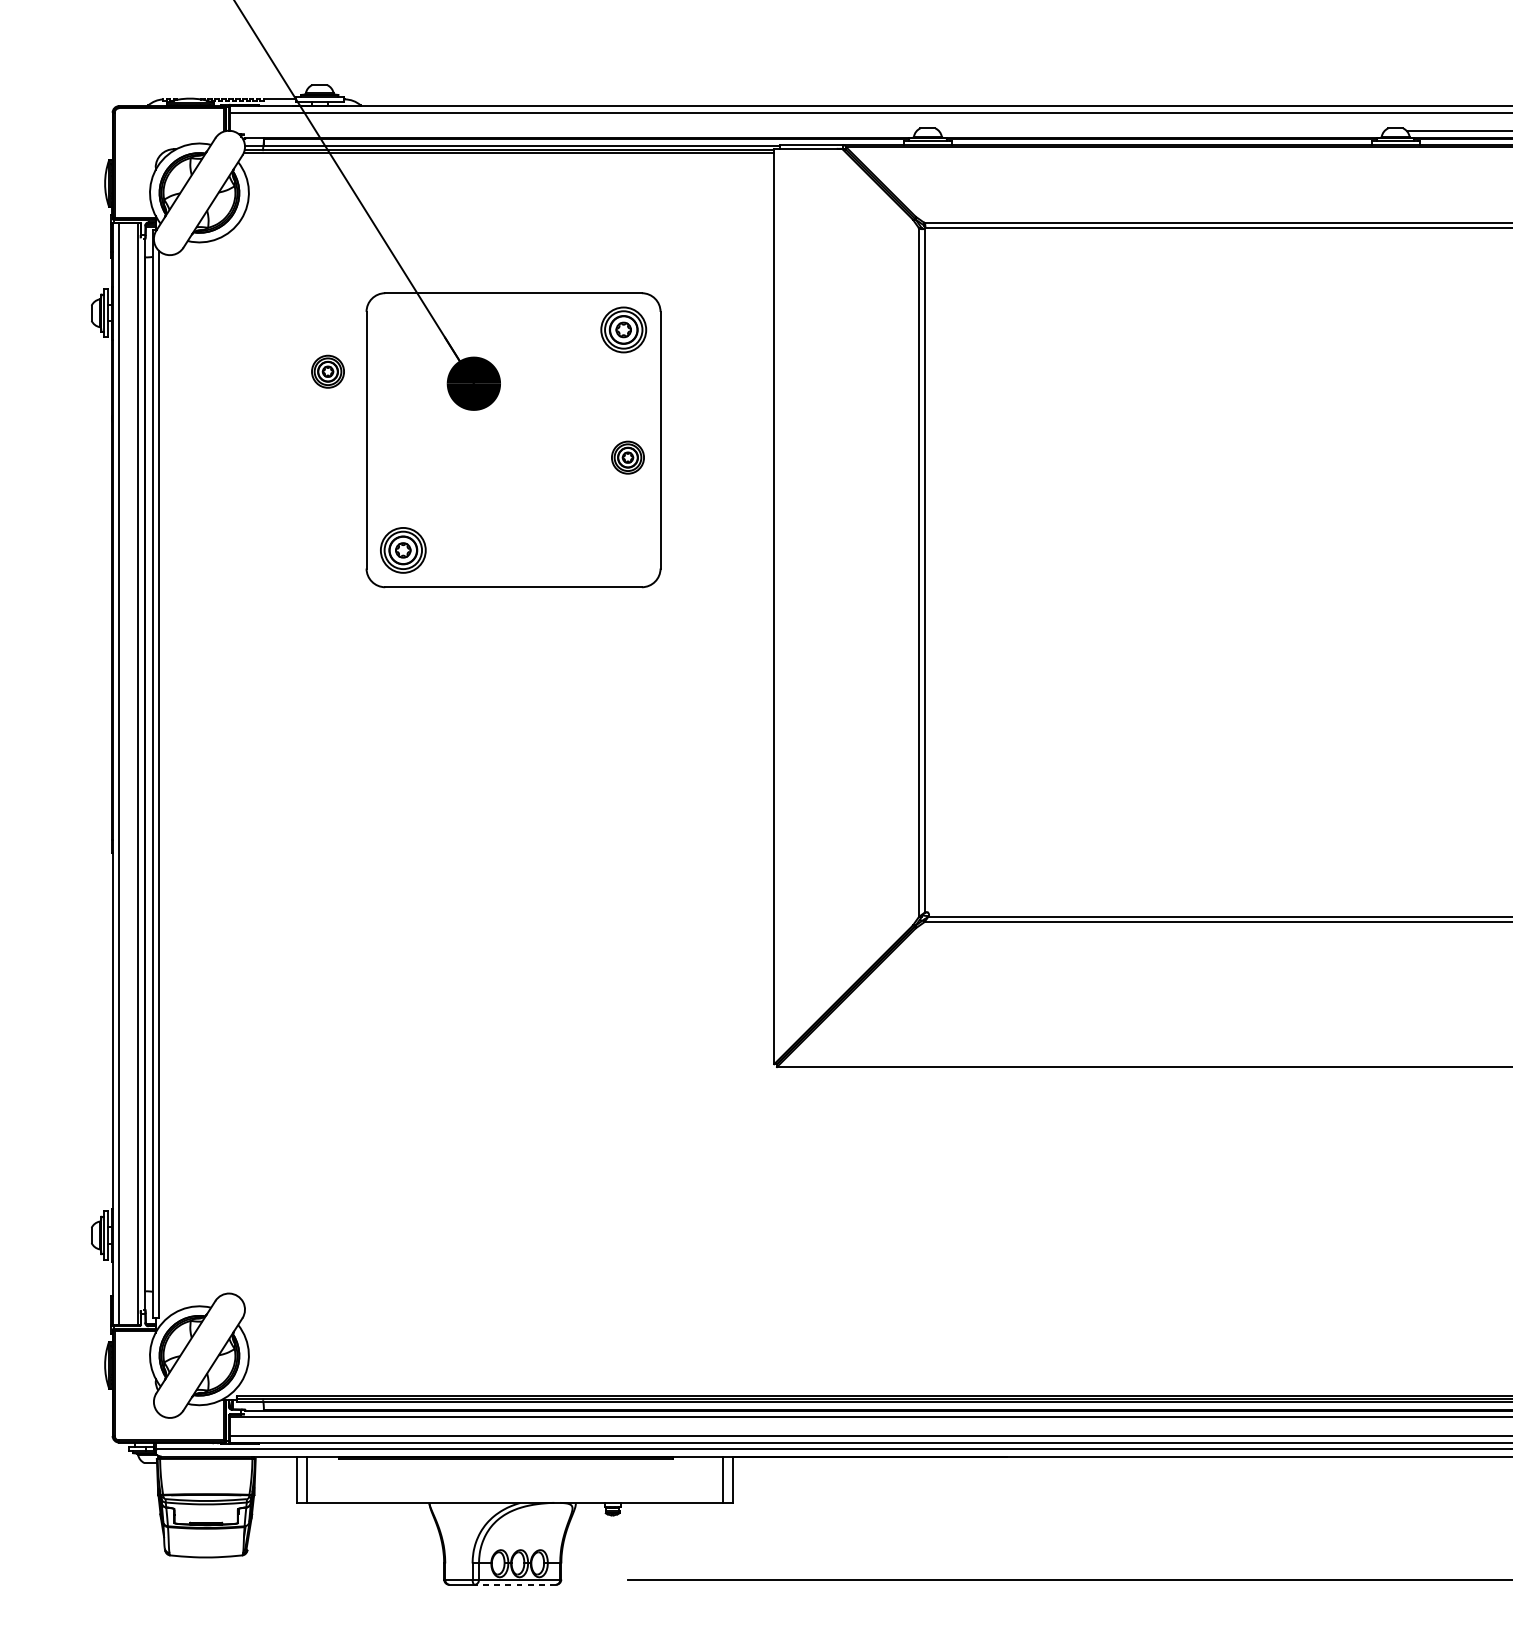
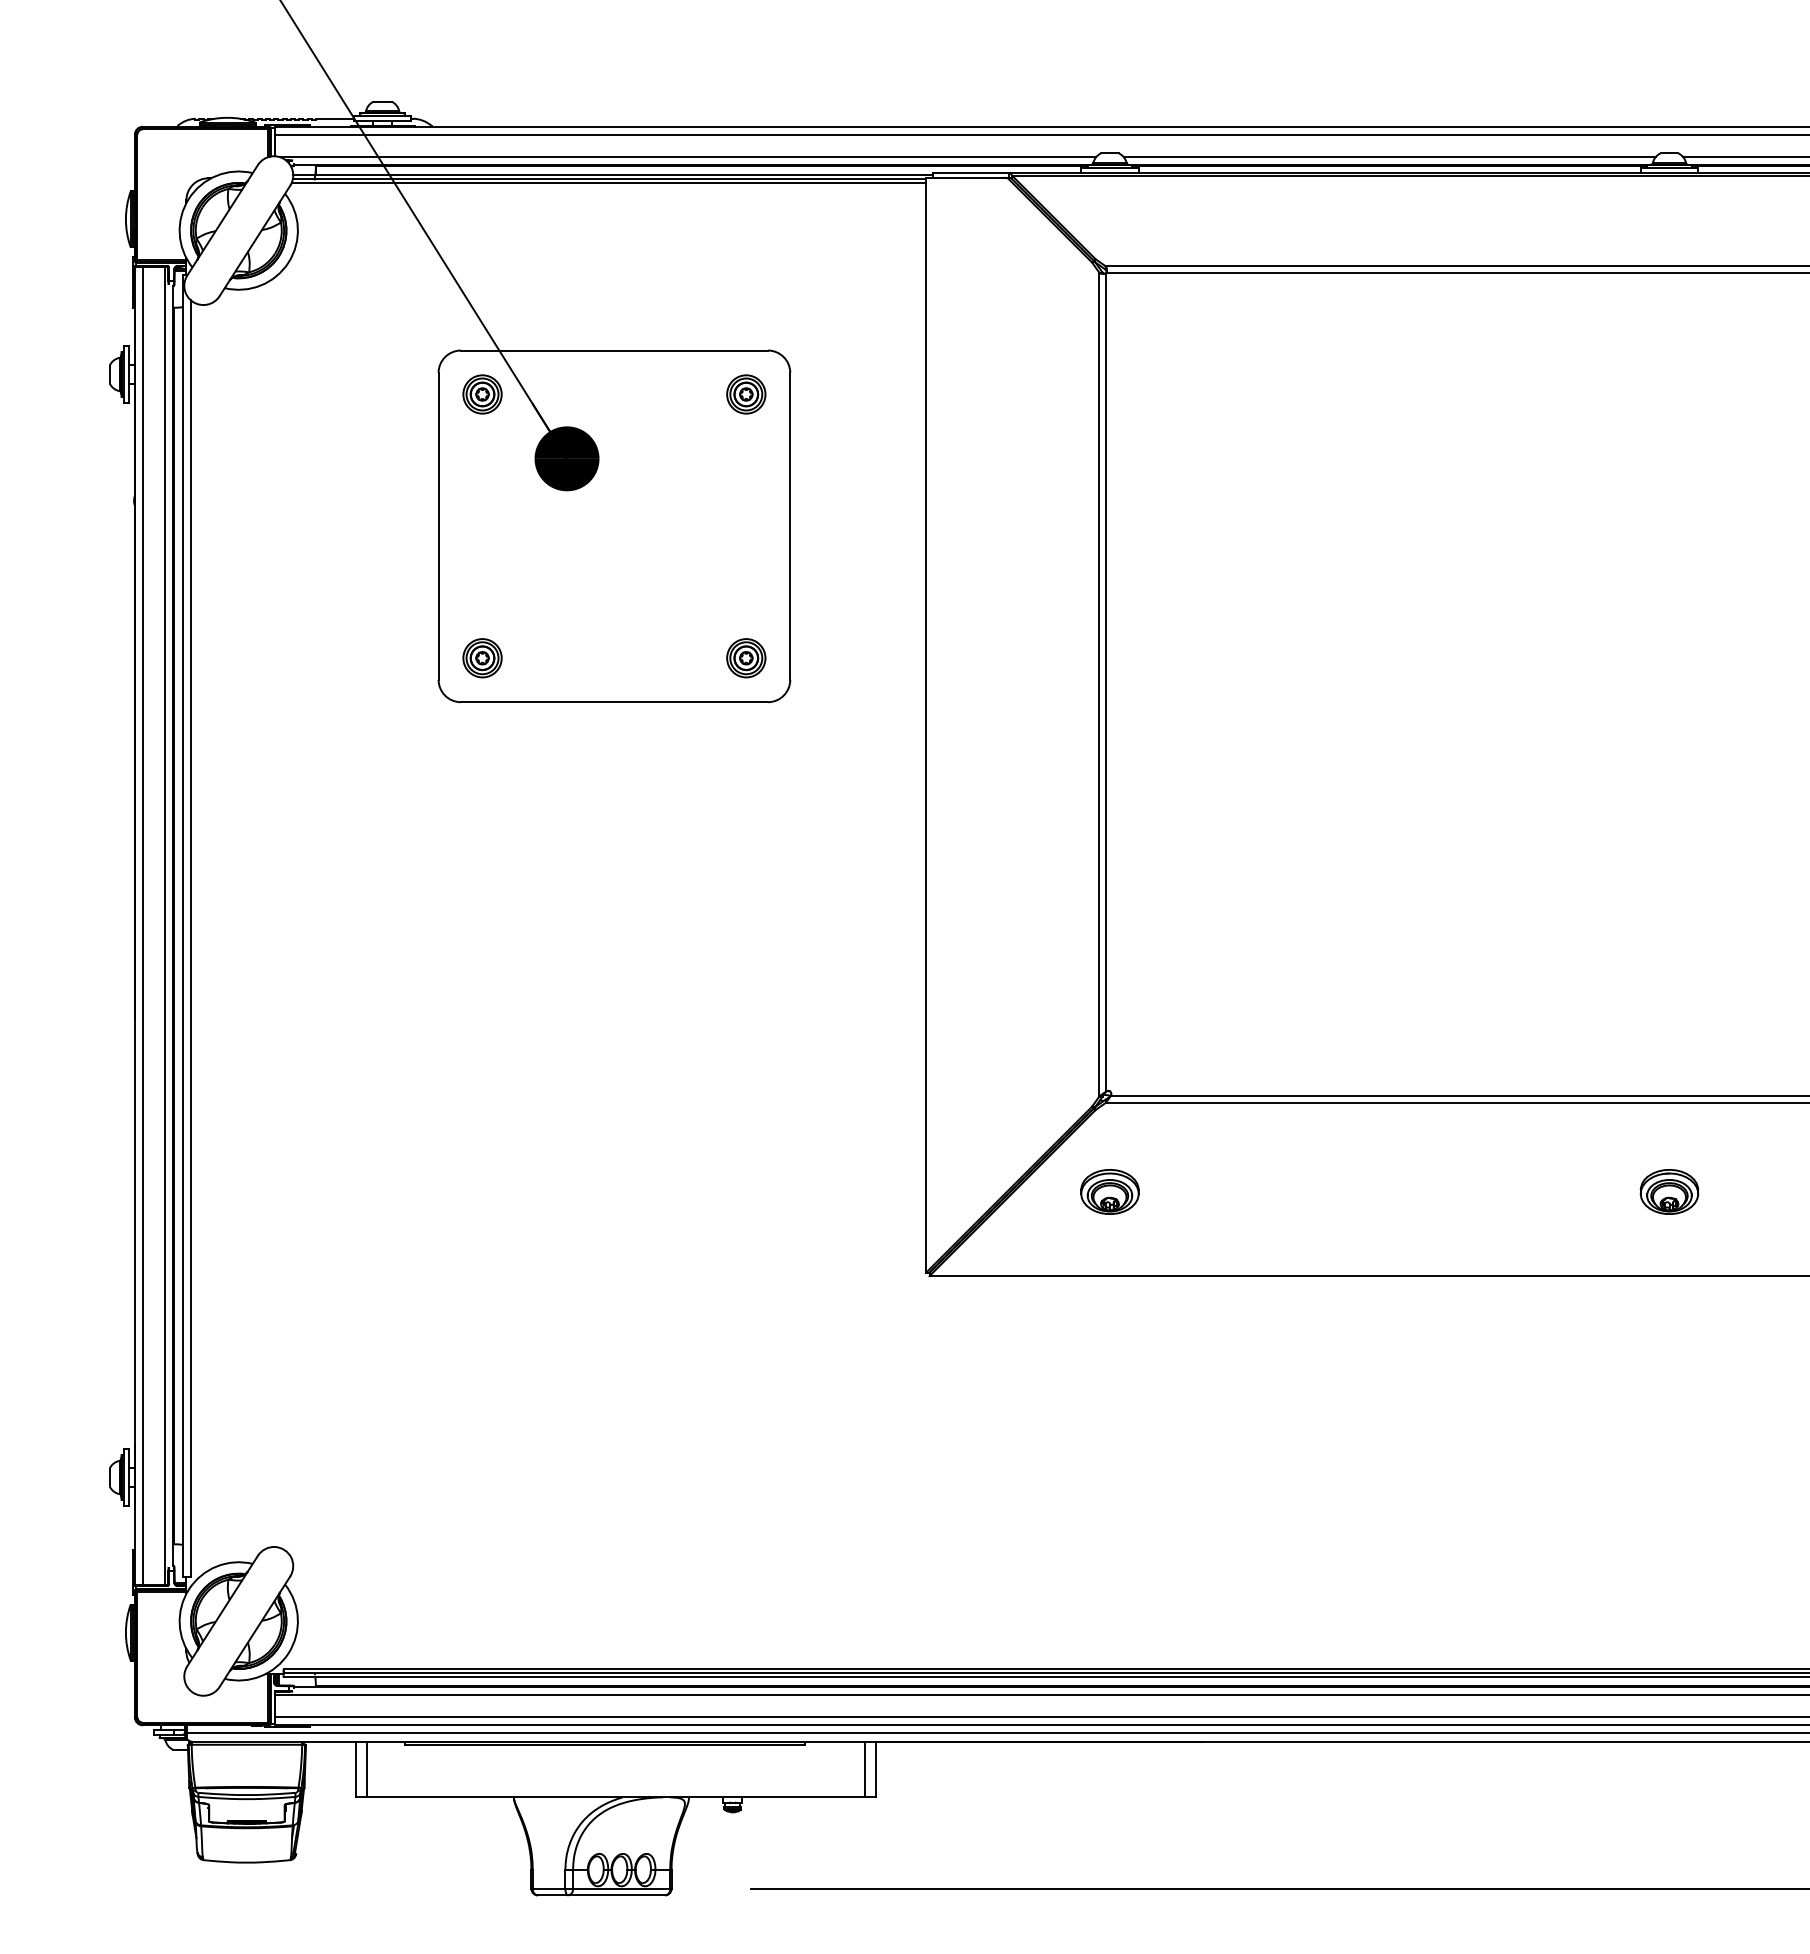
line: (574, 131) -> (687, 157), added
line: (1161, 131) -> (1389, 157), added
part: (623, 329) -> (746, 394), size x0.71
part: (327, 371) -> (482, 394), moved
part: (628, 457) -> (746, 658), moved
part: (403, 550) -> (482, 658), size x0.71
part: (927, 996) -> (1109, 1191), added
part: (1395, 996) -> (1669, 1191), added
line: (515, 1584) -> (616, 1895), dashed -> solid

